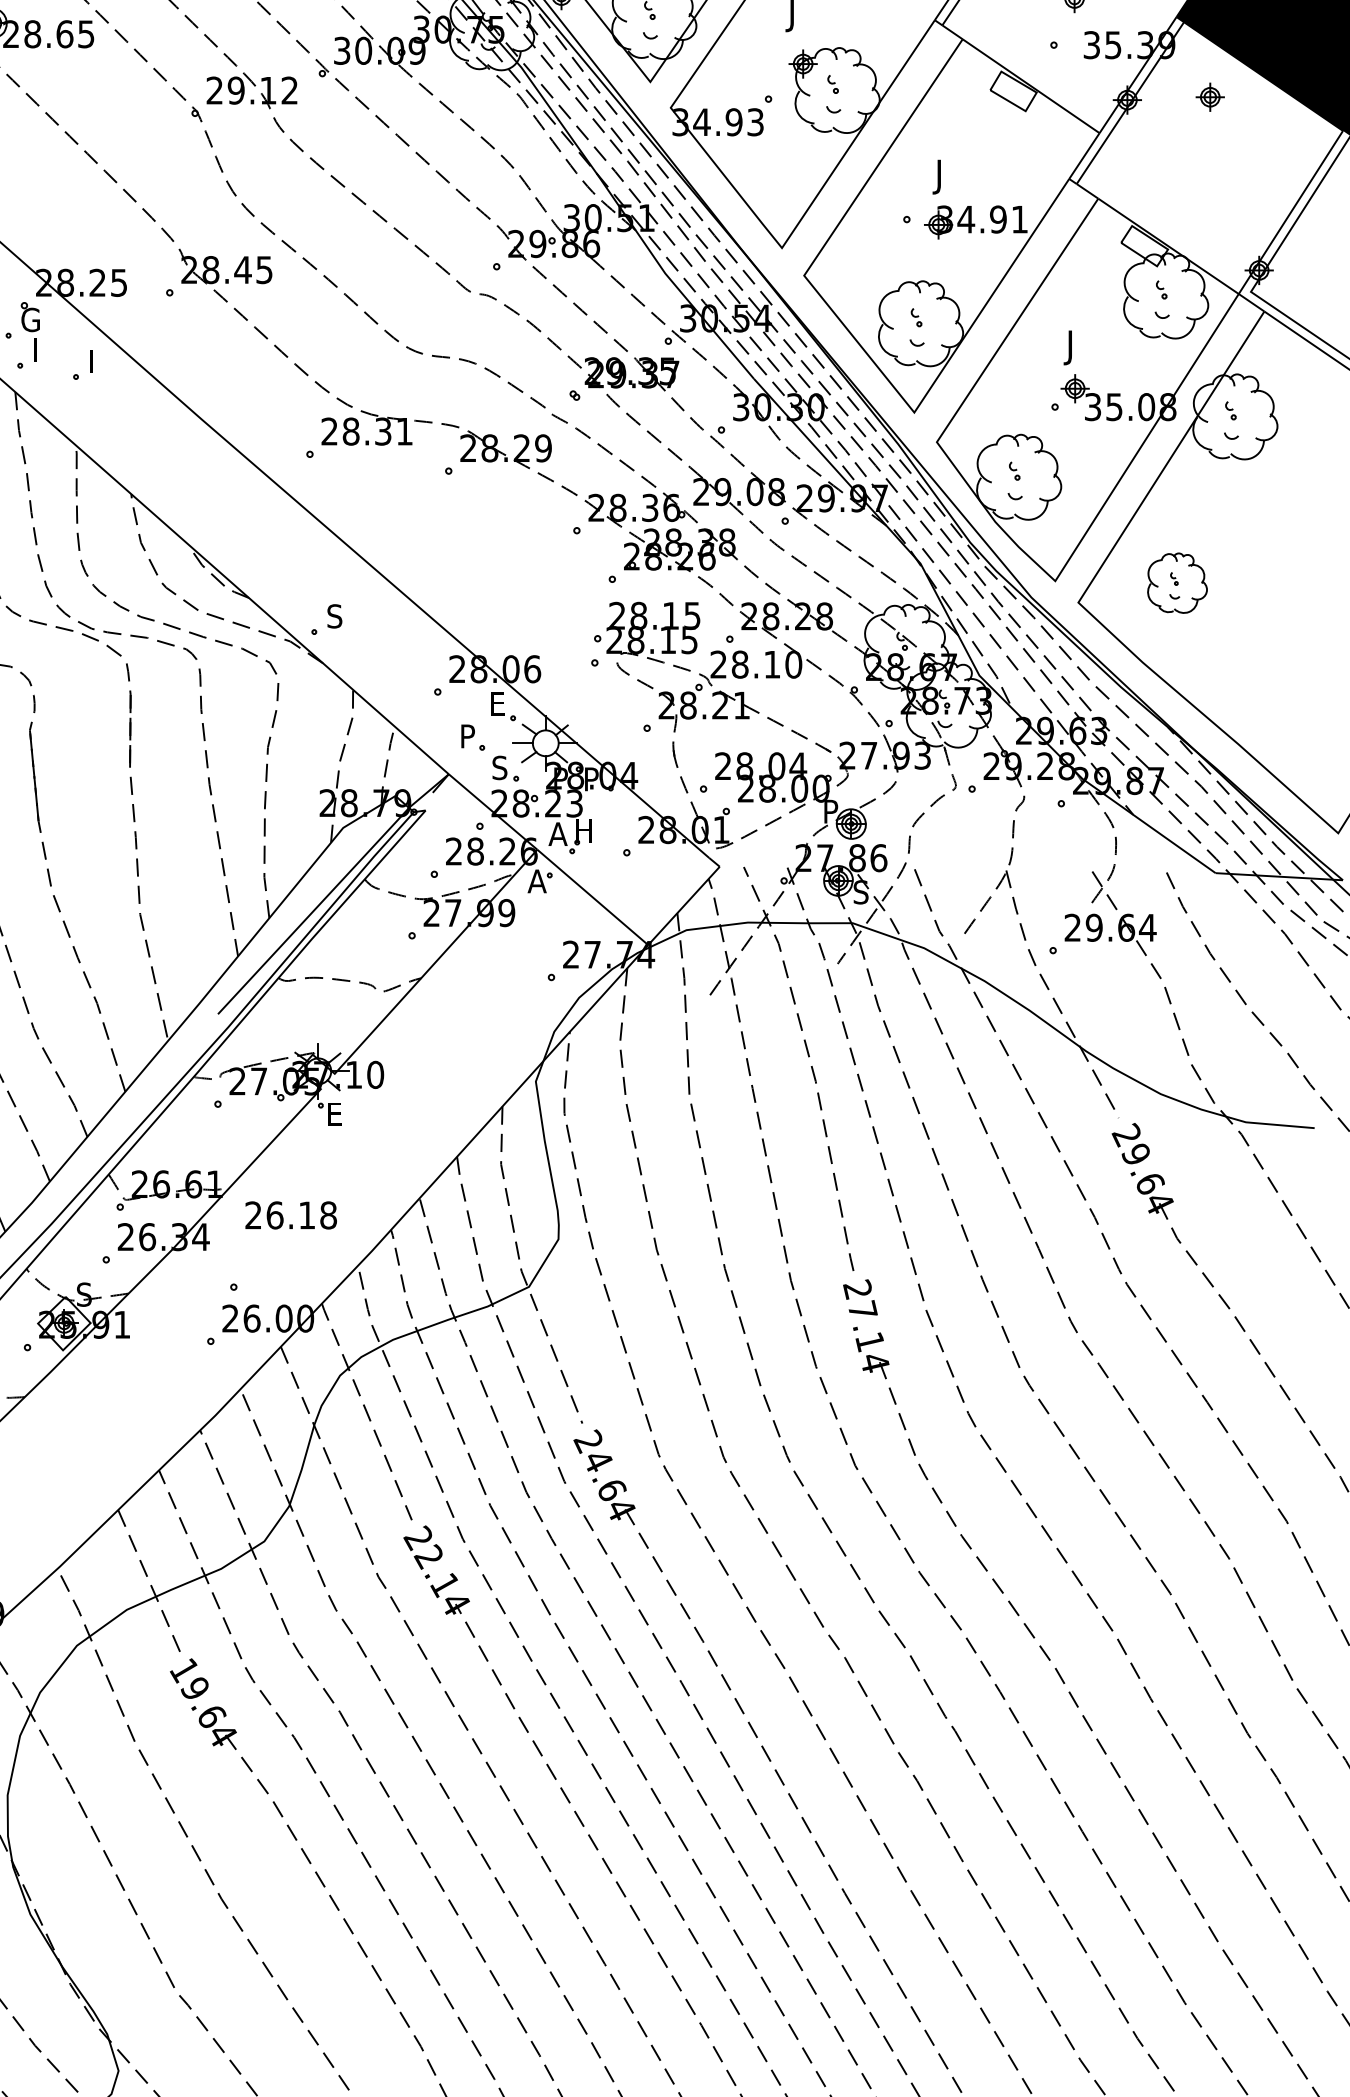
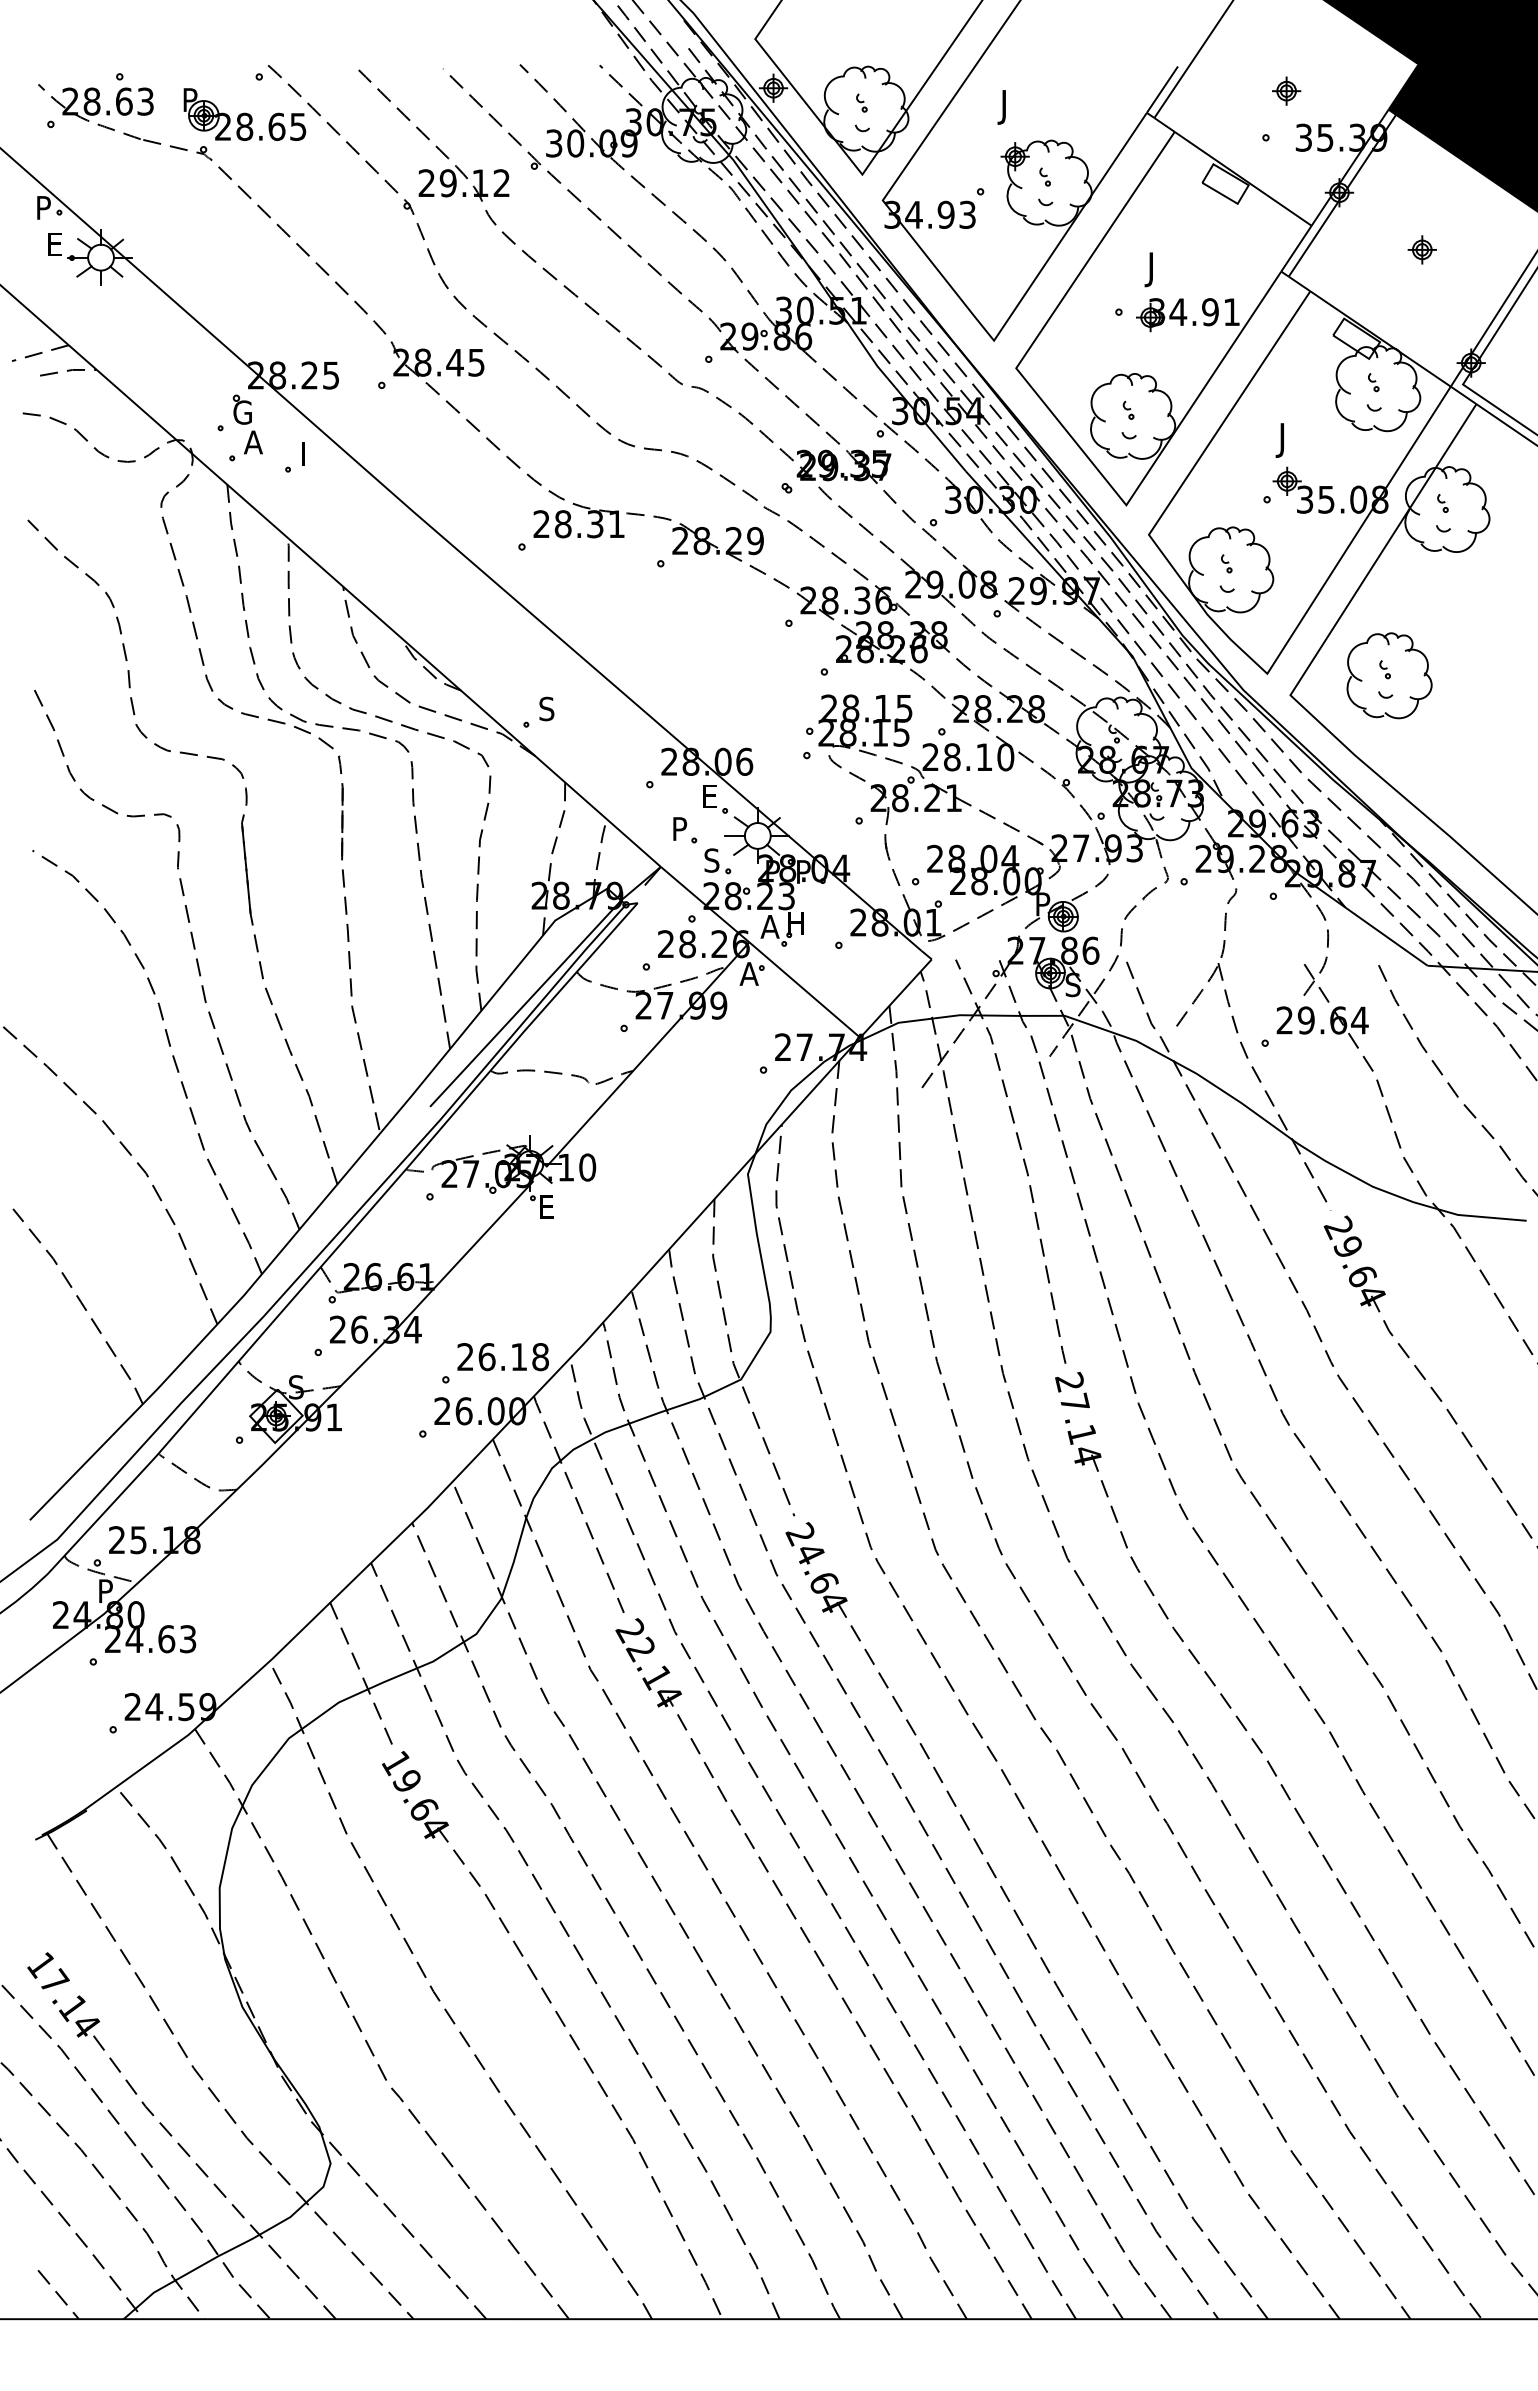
part: (1209, 96) -> (1421, 249), moved
text: (41, 349) -> (253, 442), I -> A
part: (1177, 582) -> (1389, 675), size x1.43
text: (290, 1215) -> (502, 1357), moved

